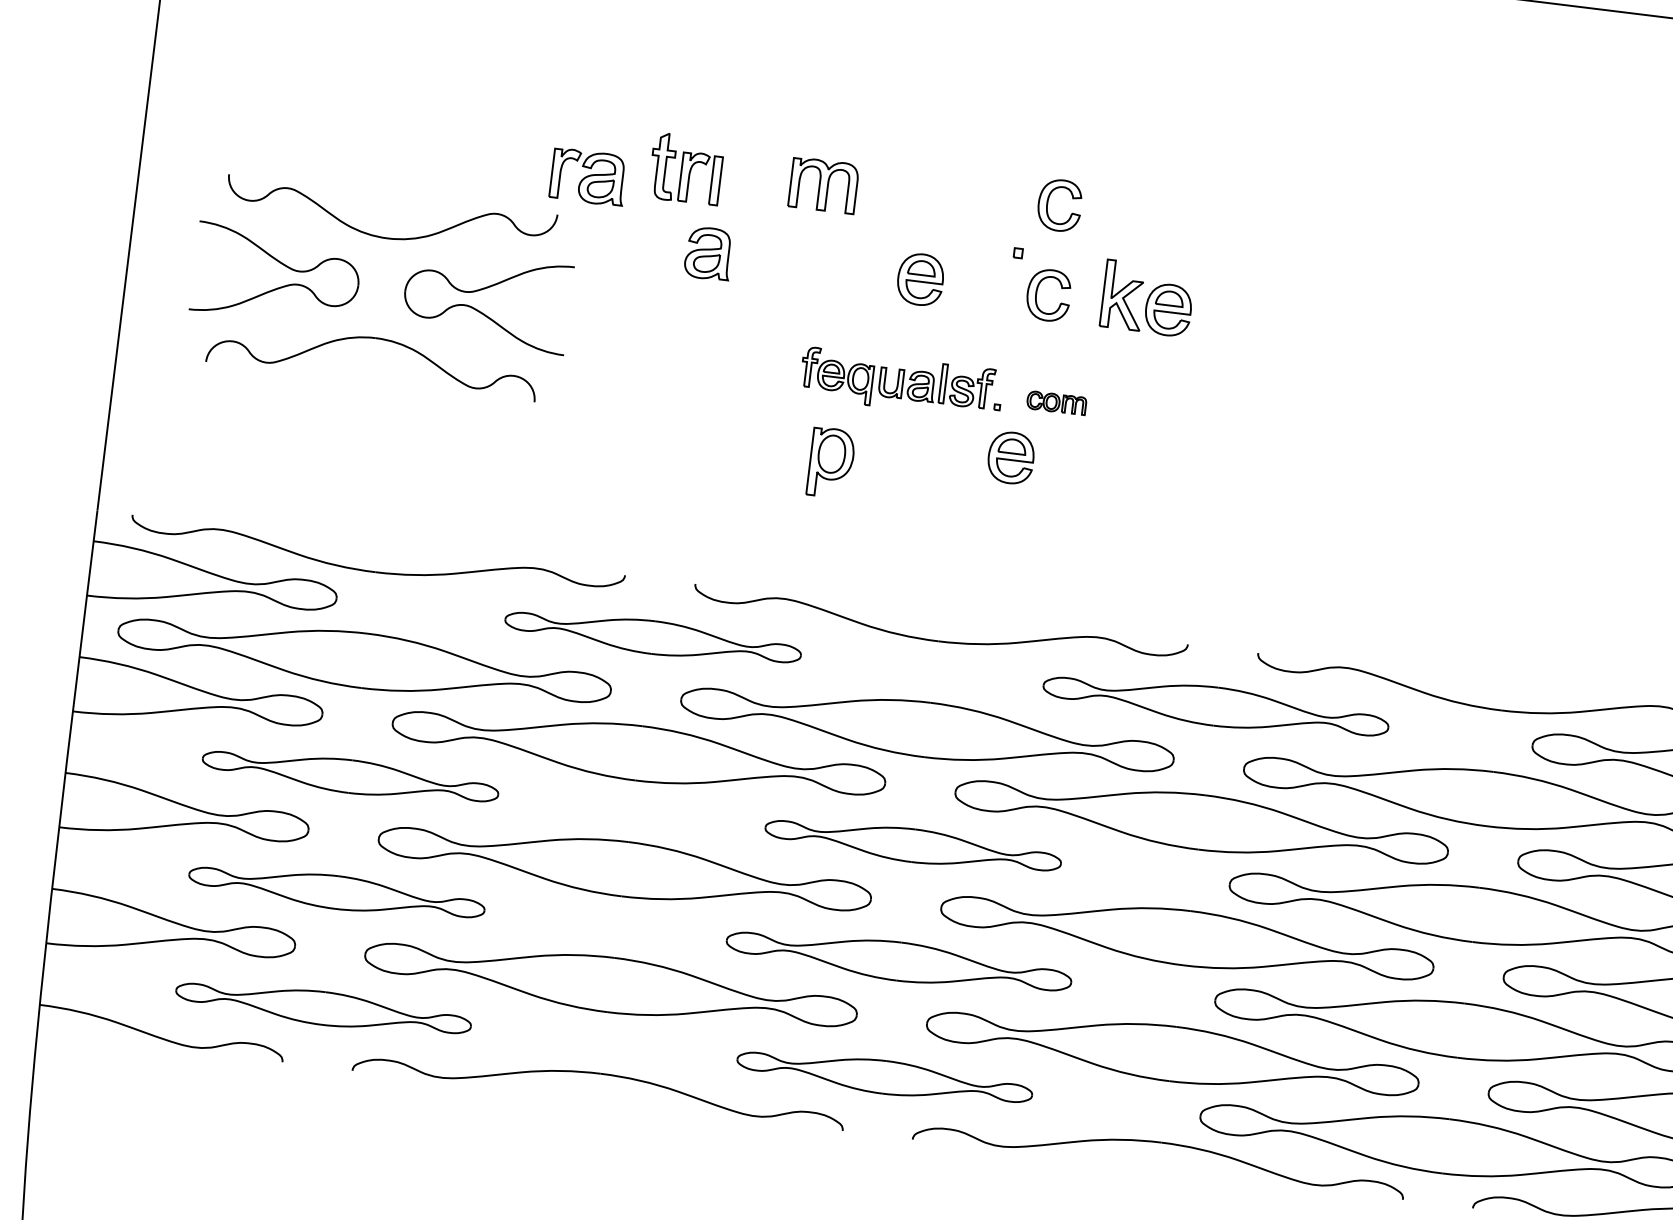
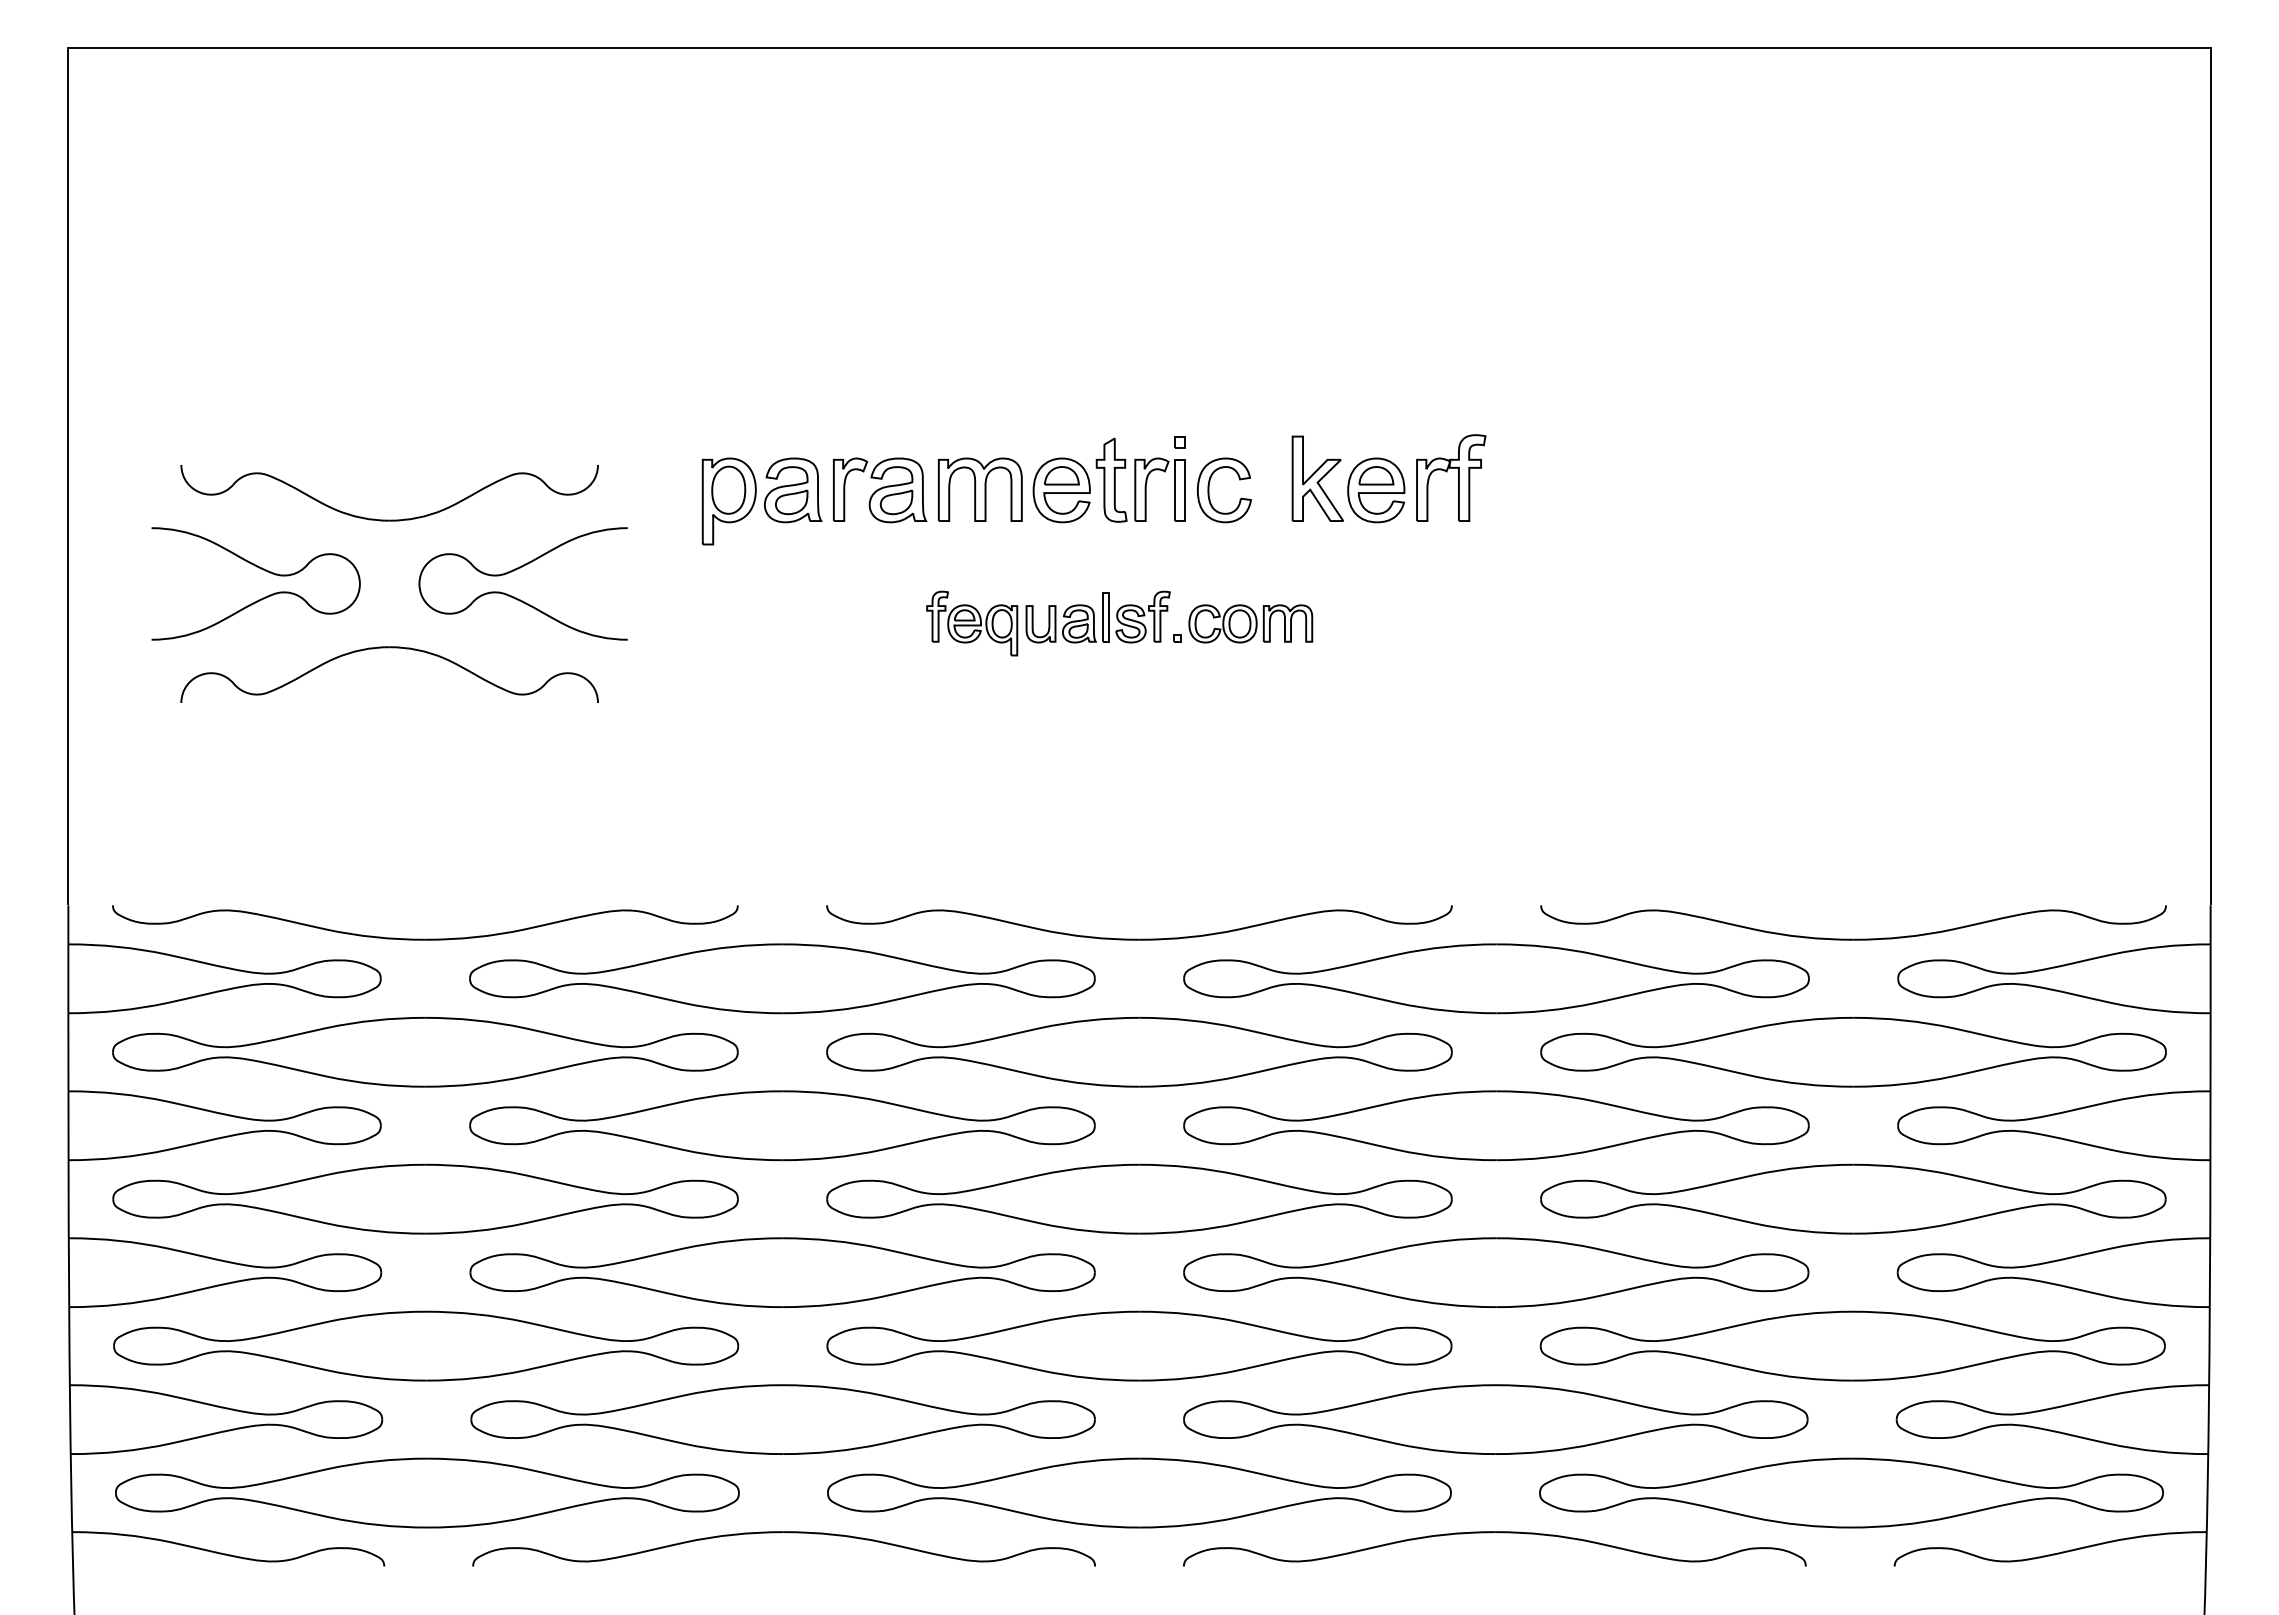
part: (686, 168) -> (1140, 479), moved
part: (588, 177) -> (880, 490), moved
part: (823, 185) -> (980, 489), moved
part: (1048, 204) -> (1209, 376), removed
part: (1226, 302) -> (1447, 472), added
part: (1056, 402) -> (1250, 623), size x1.67
part: (1011, 458) -> (1202, 699), removed
part: (830, 463) -> (728, 501), moved
part: (653, 637) -> (782, 978), size x1.67
part: (1216, 706) -> (1496, 978), size x1.43
part: (350, 776) -> (425, 1198), size x1.67
part: (913, 845) -> (1139, 1198), size x1.67
part: (337, 892) -> (426, 1345), size x1.67
part: (899, 961) -> (1139, 1345), size x1.43
part: (323, 1008) -> (427, 1492), size x1.67
part: (884, 1076) -> (1139, 1492), size x1.67

